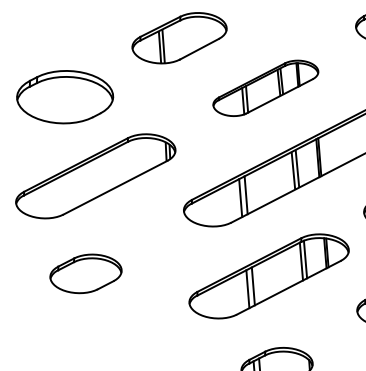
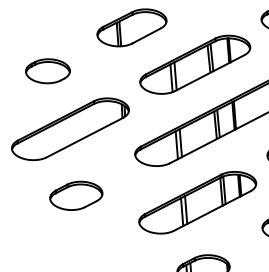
part: (266, 88) -> (195, 64), size x1.43
part: (64, 97) -> (47, 71), size x0.62
part: (86, 273) -> (76, 195), moved

